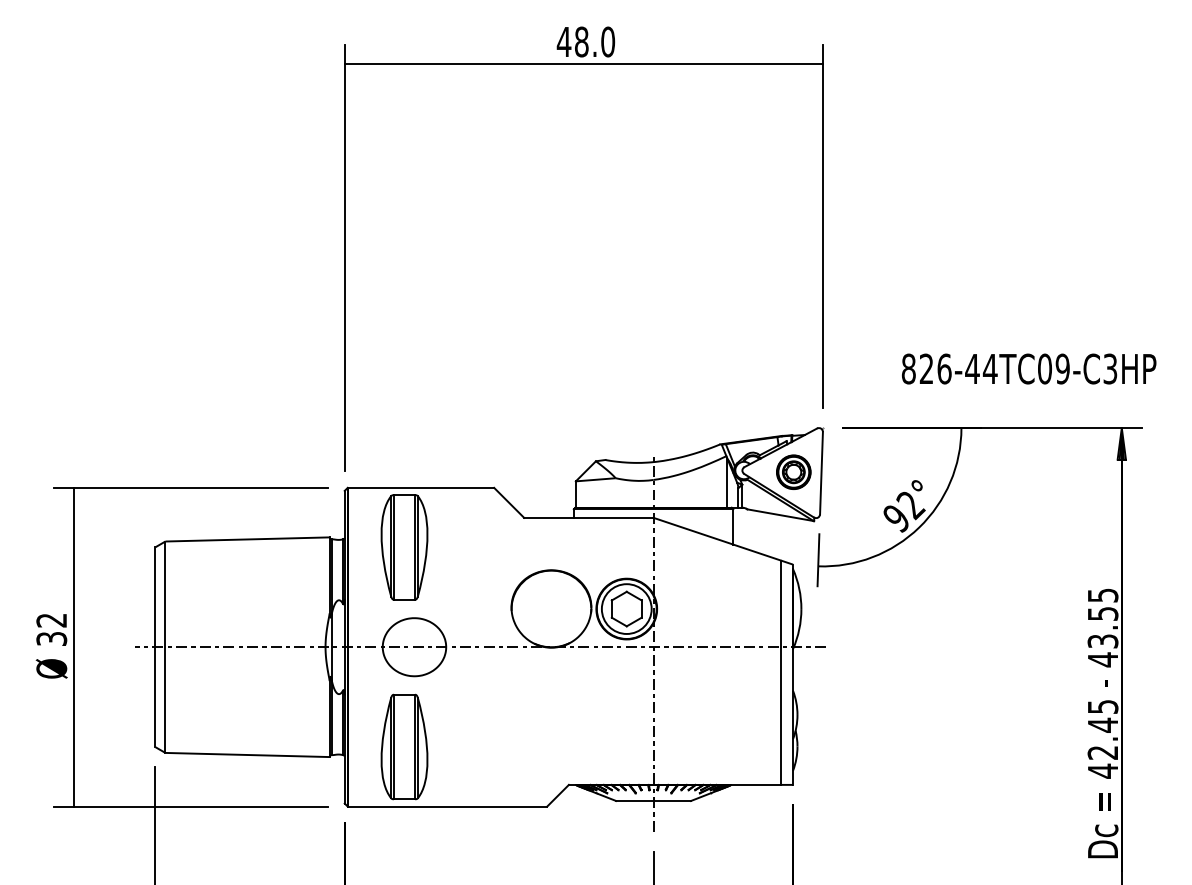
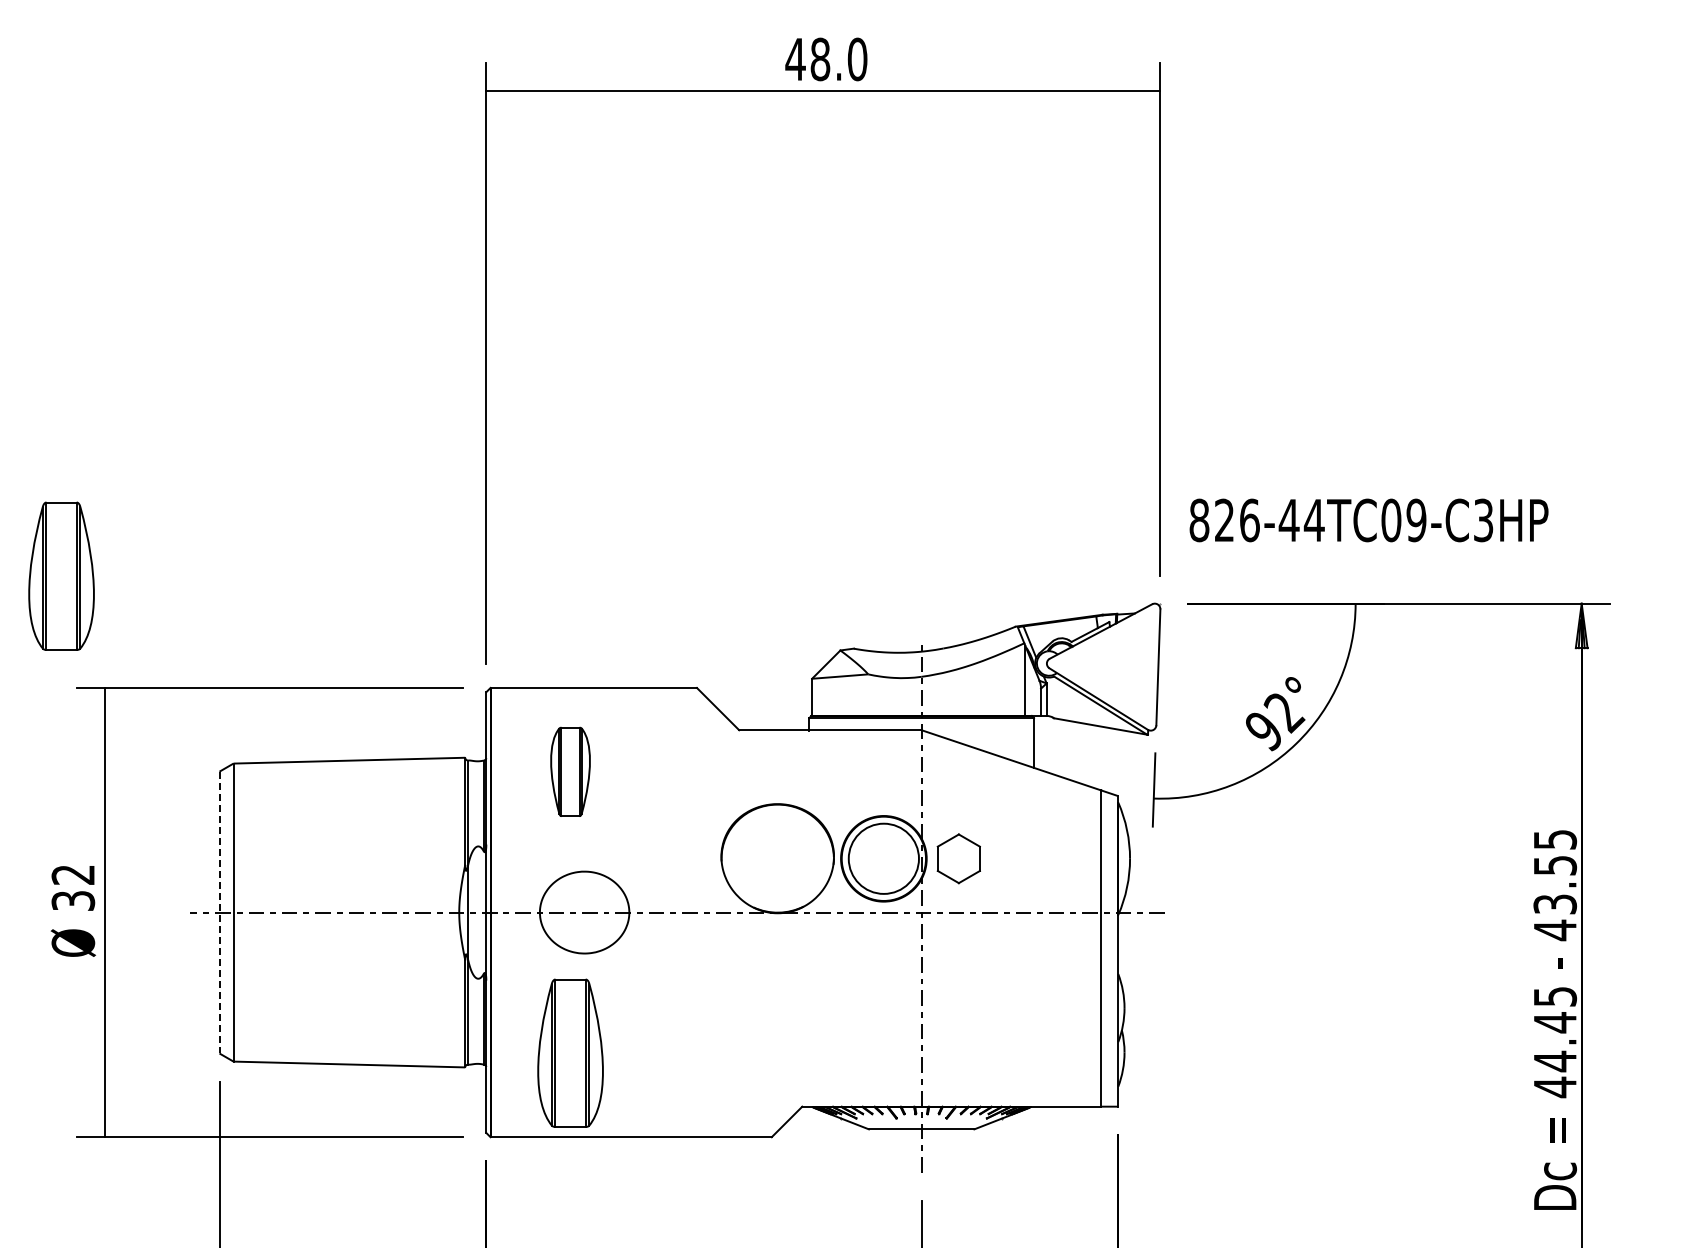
text: (1028, 369) -> (1368, 520), moved
part: (43, 408) -> (61, 575), added
part: (793, 471) -> (1118, 665), removed
part: (404, 547) -> (570, 771), size x0.6
part: (626, 608) -> (958, 858), moved
line: (155, 647) -> (219, 912), solid -> dashed
text: (1102, 752) -> (1554, 1061), 42.45 -> 44.45

